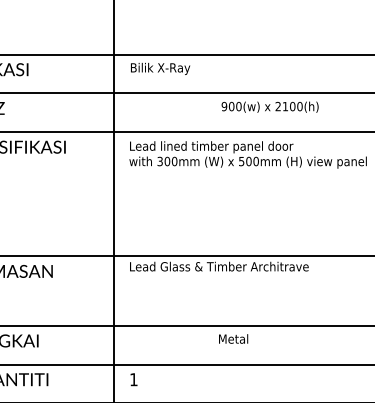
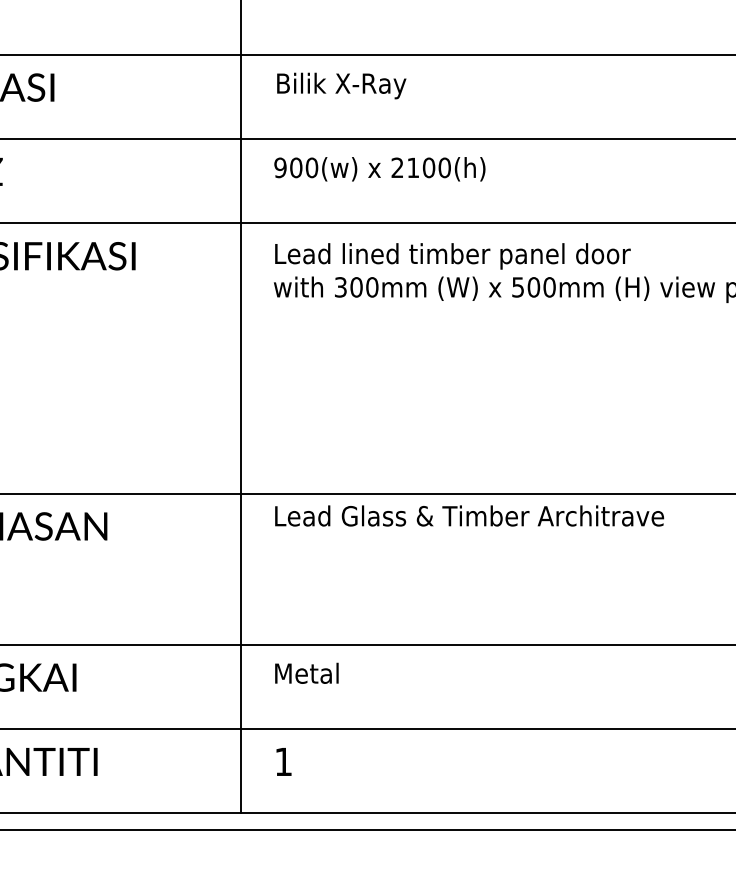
text: (269, 106) -> (378, 167), moved
text: (233, 338) -> (306, 672), moved

